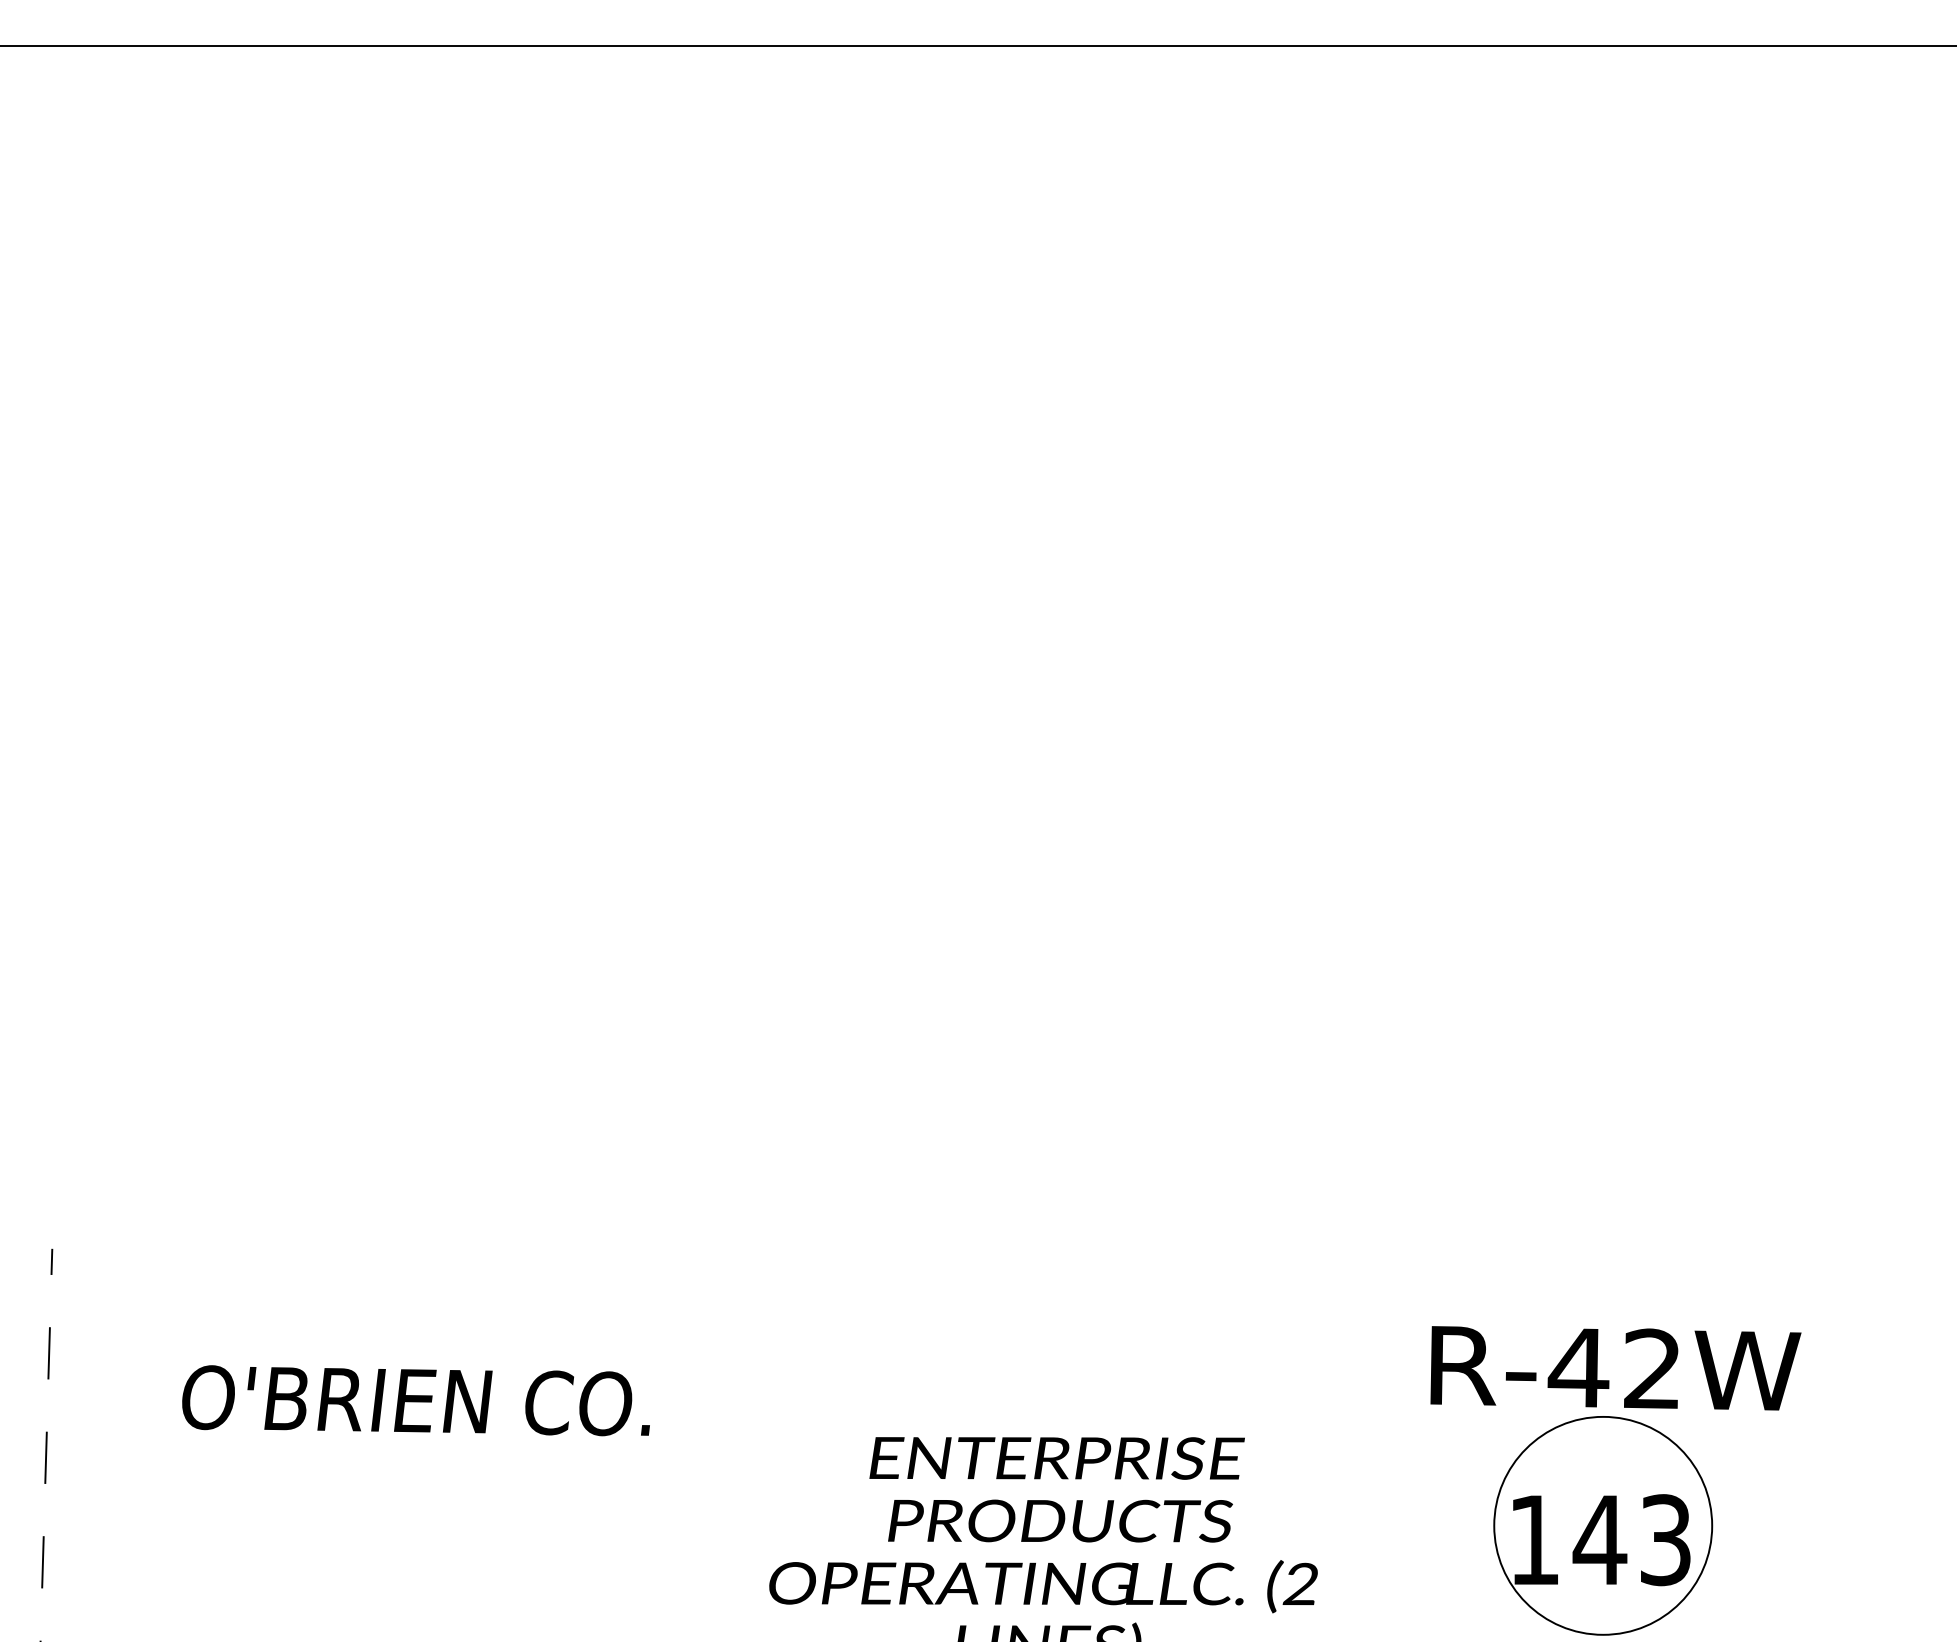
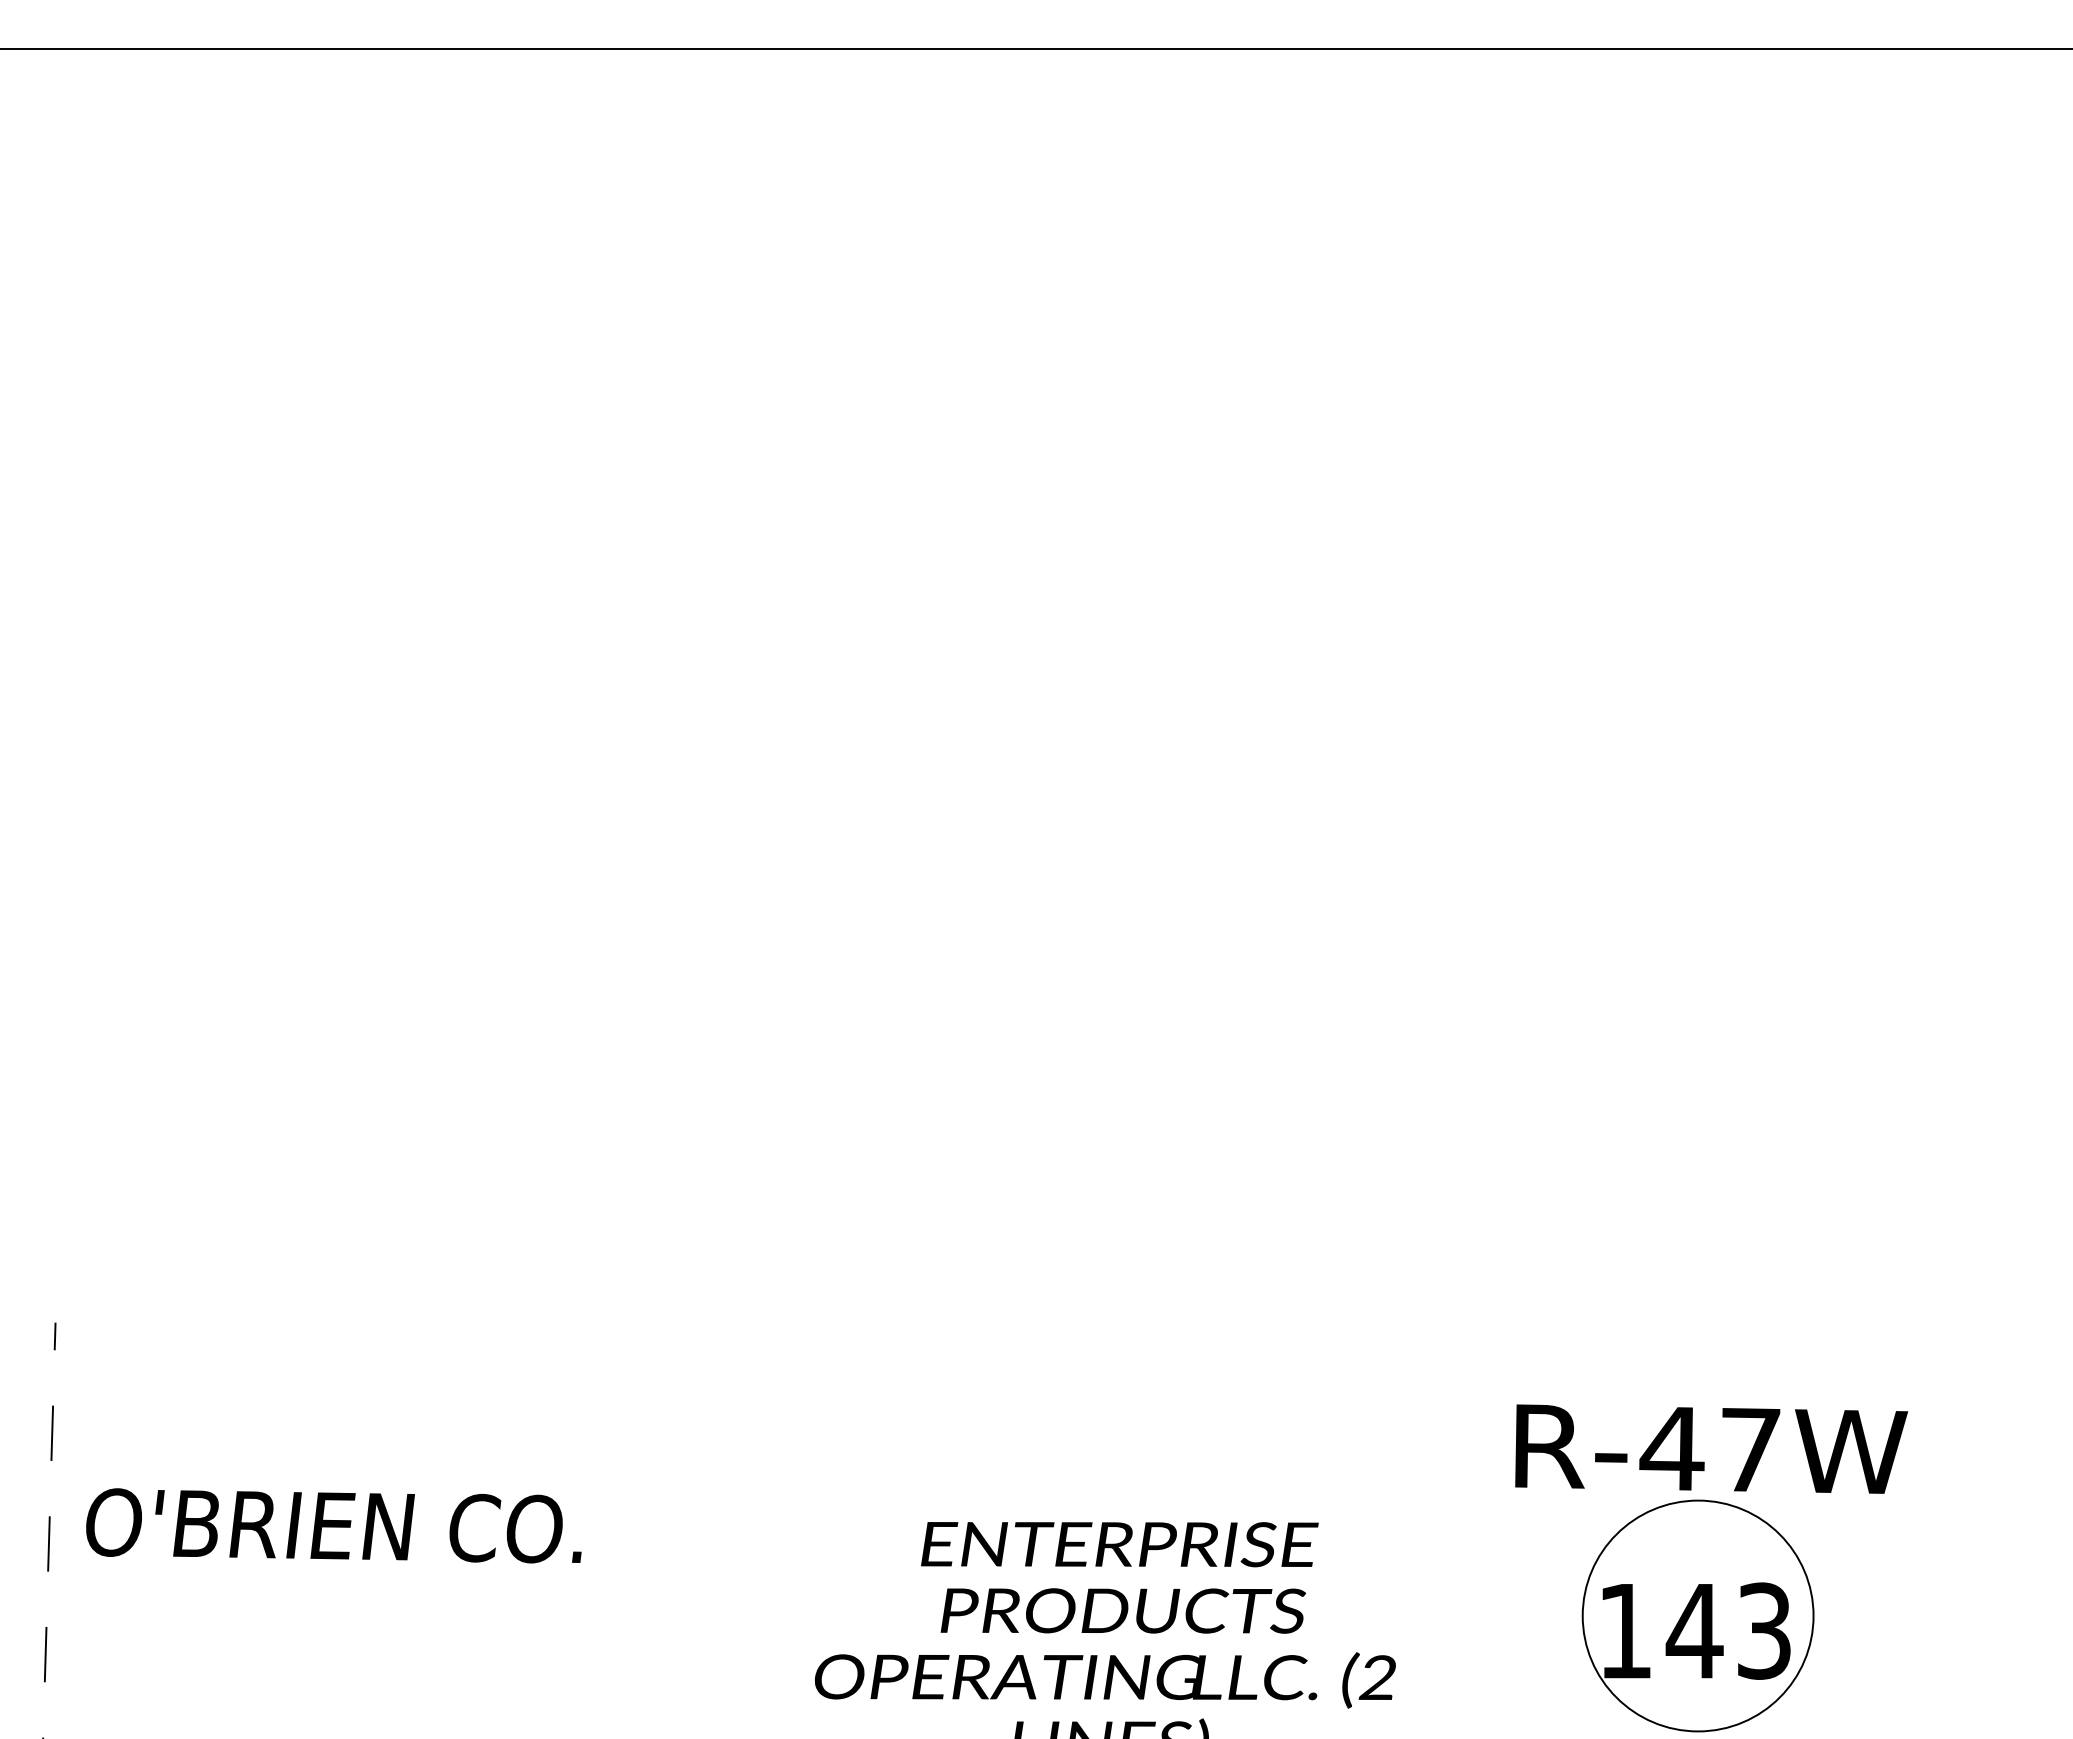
text: (1652, 1368) -> (1750, 1449), R-42W -> R-47W
text: (415, 1400) -> (333, 1525), moved

